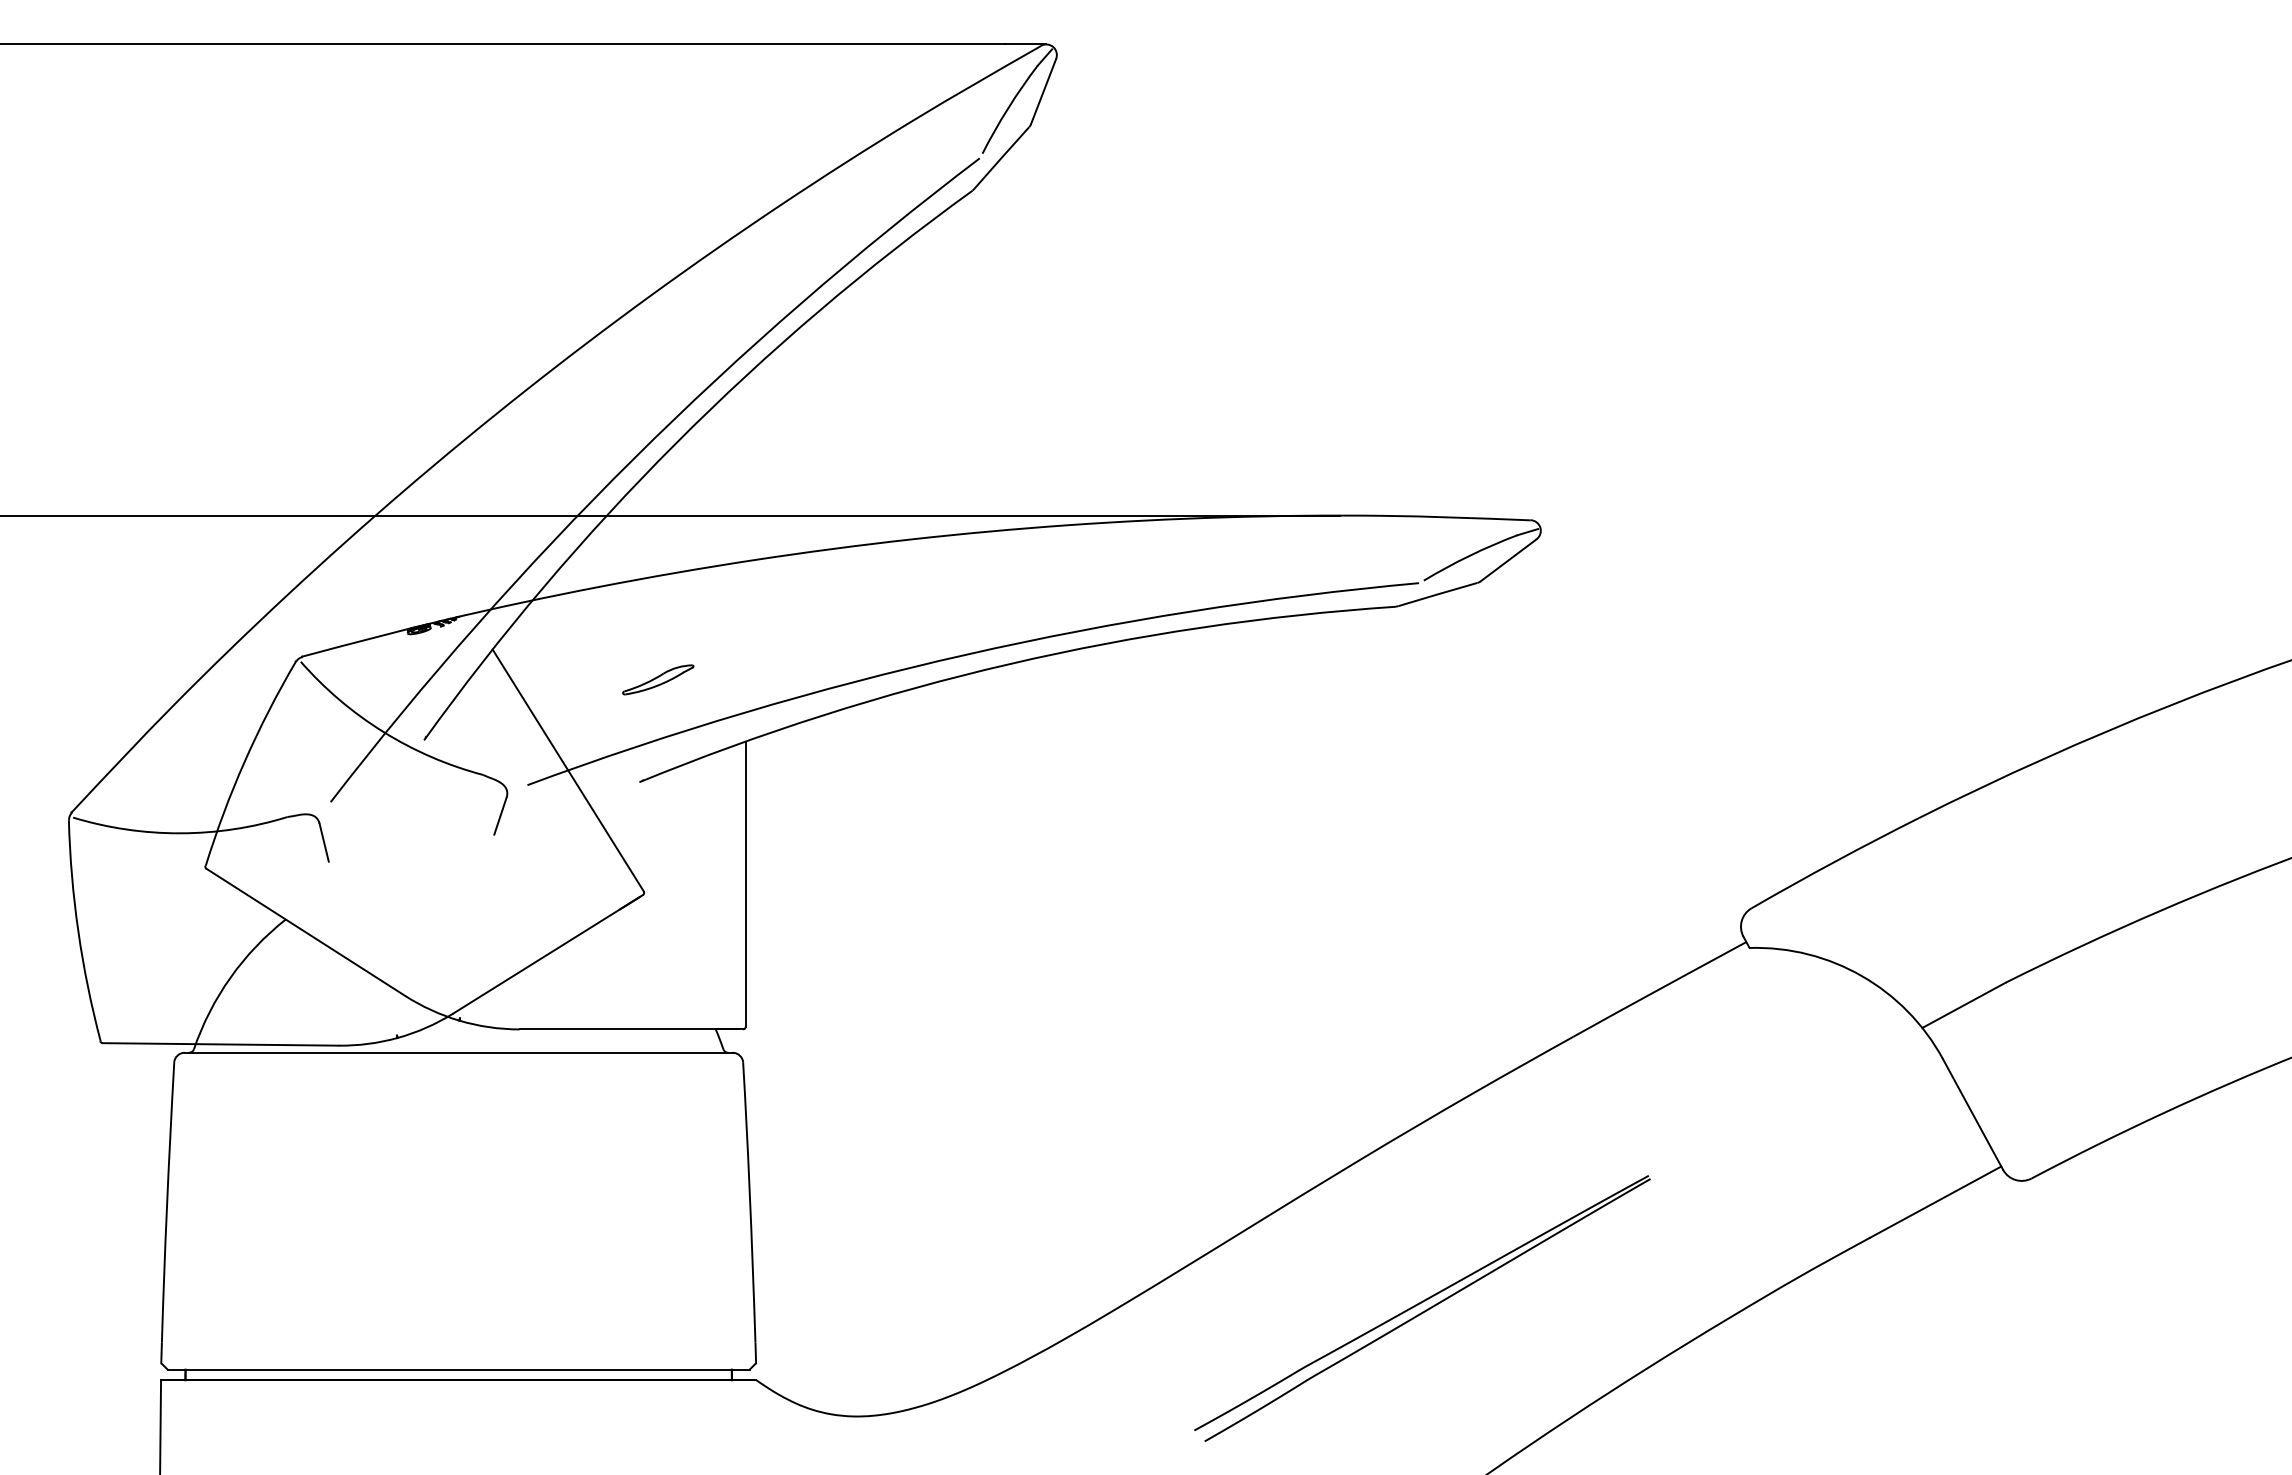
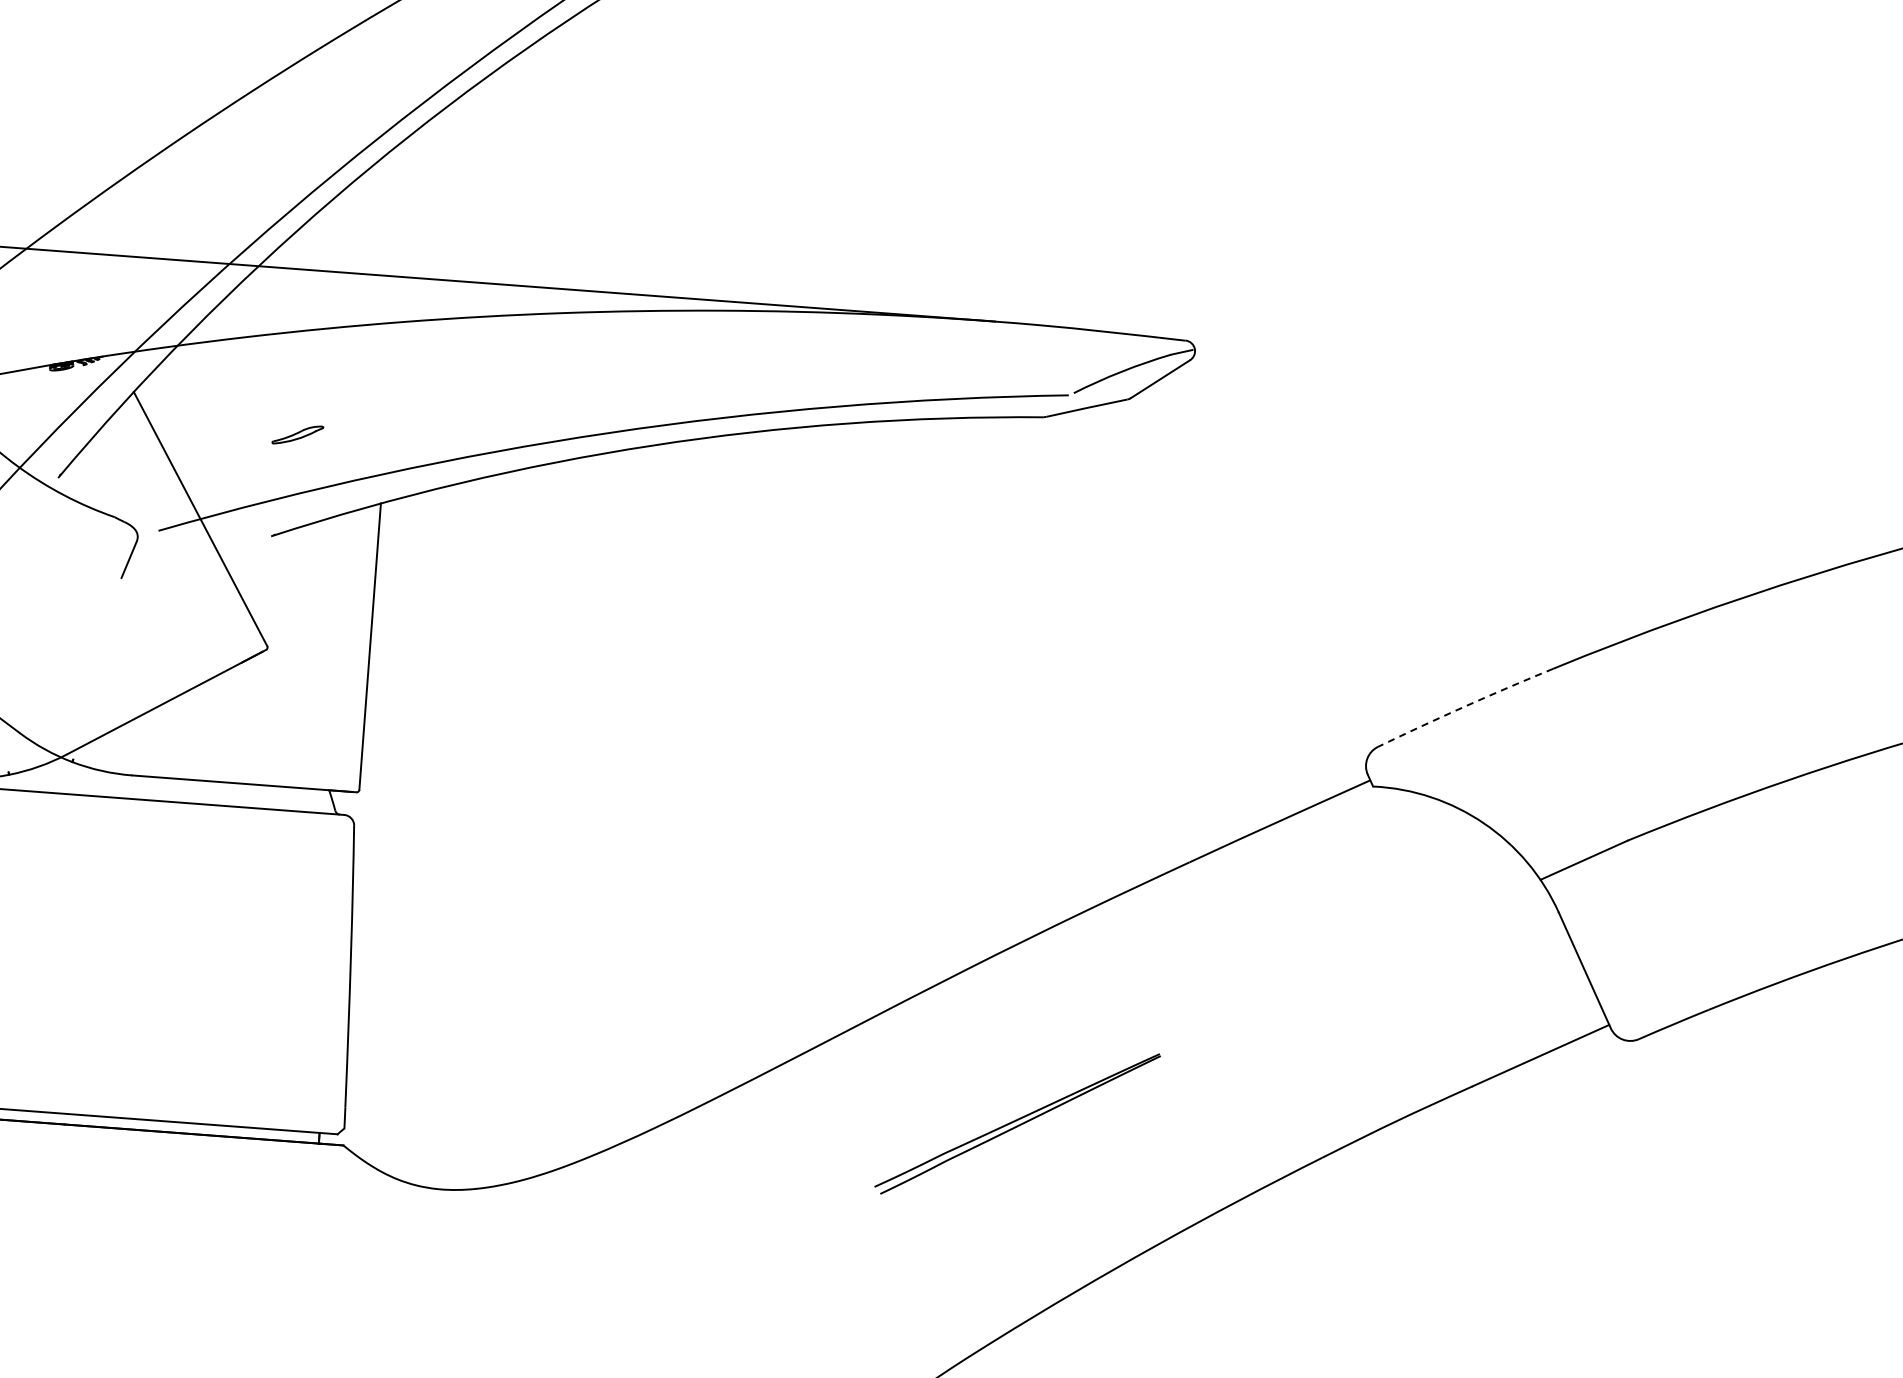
part: (658, 679) -> (298, 434), size x0.7
arc: (1834, 861) -> (1464, 706), solid -> dashed
part: (1422, 1308) -> (1017, 1123), size x0.6

